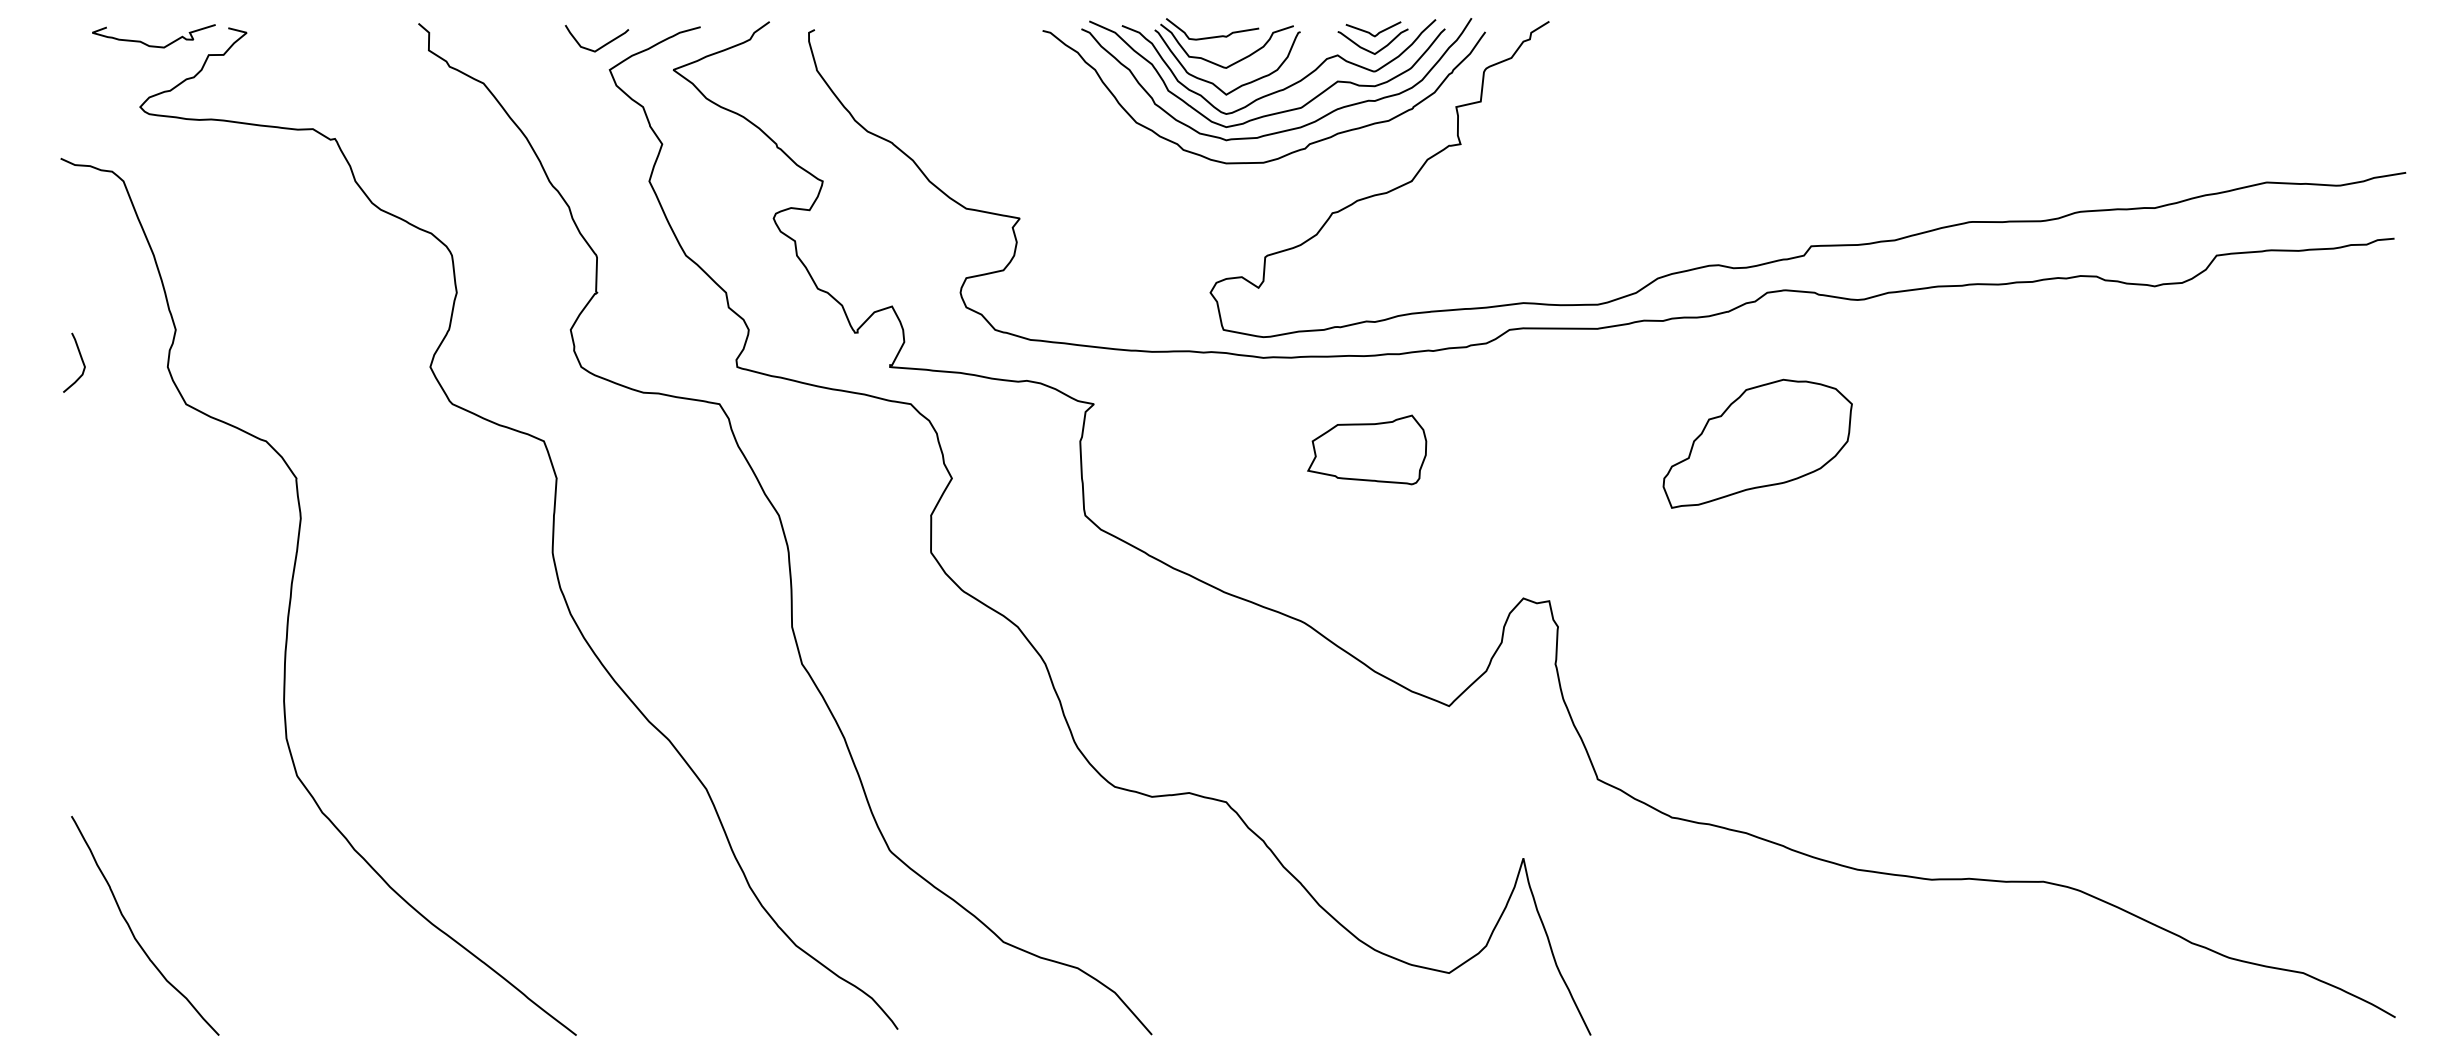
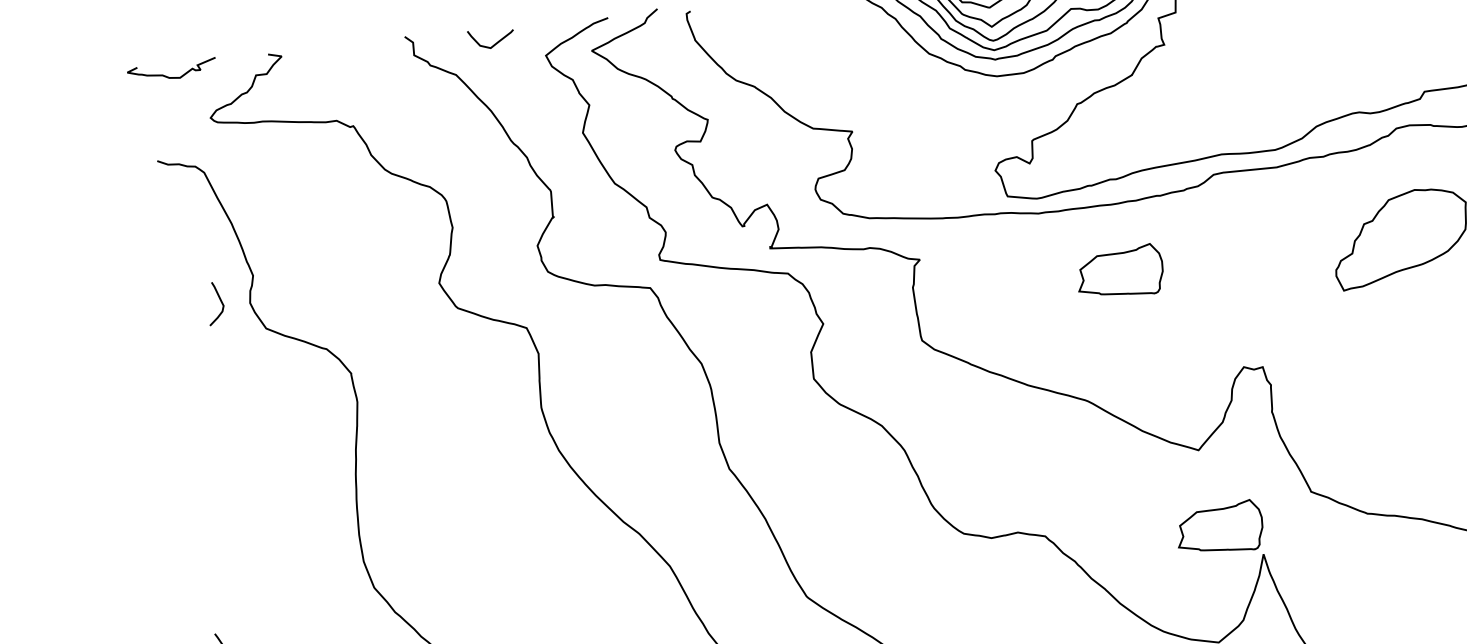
curve: (153, 45) -> (172, 77), moved
curve: (602, 45) -> (495, 43), moved
curve: (80, 358) -> (219, 300), moved
part: (1467, 815) -> (1220, 527), added

